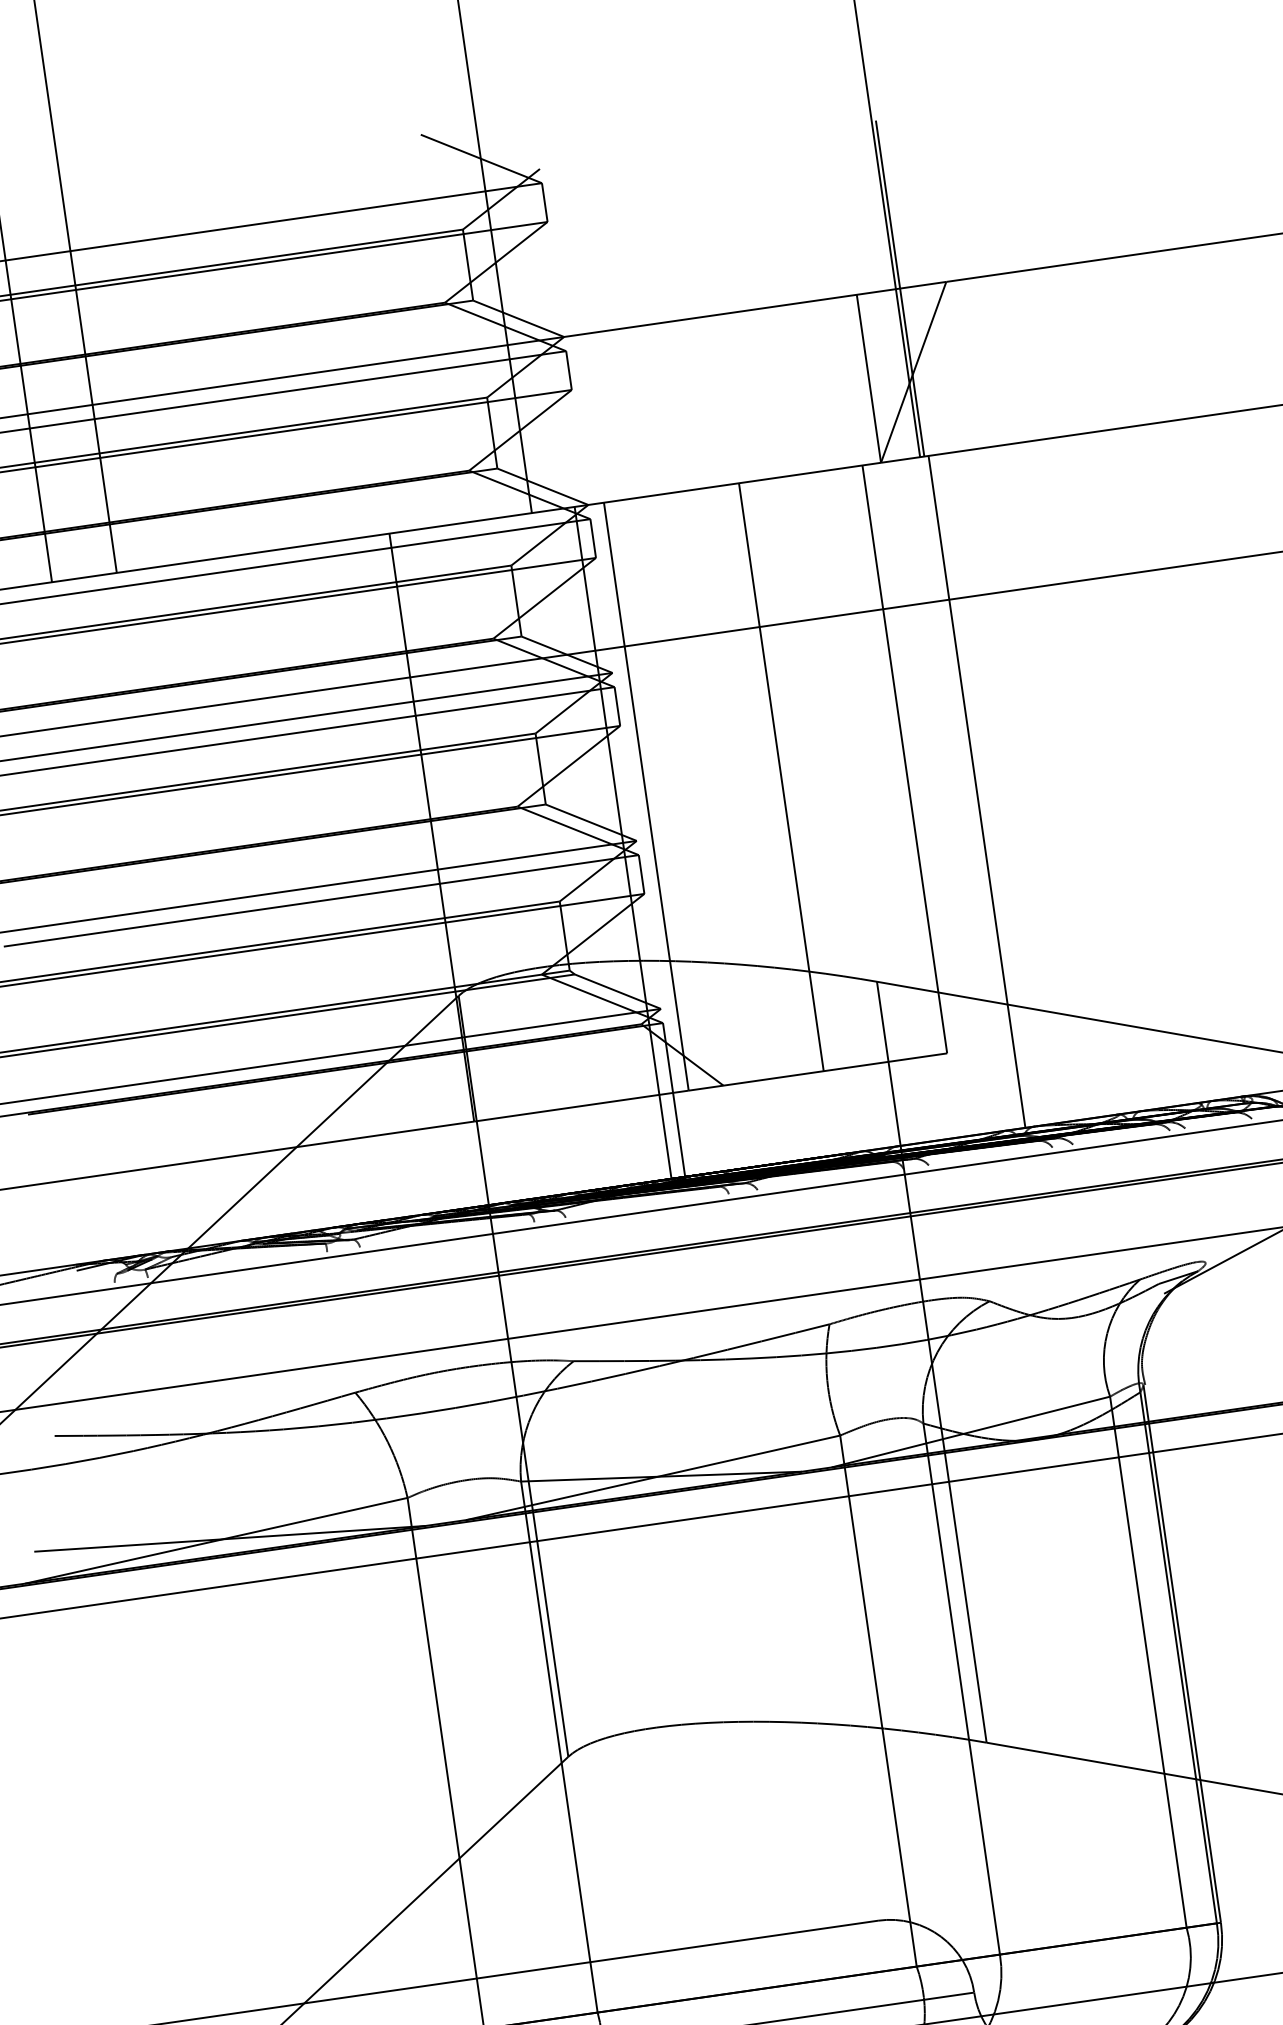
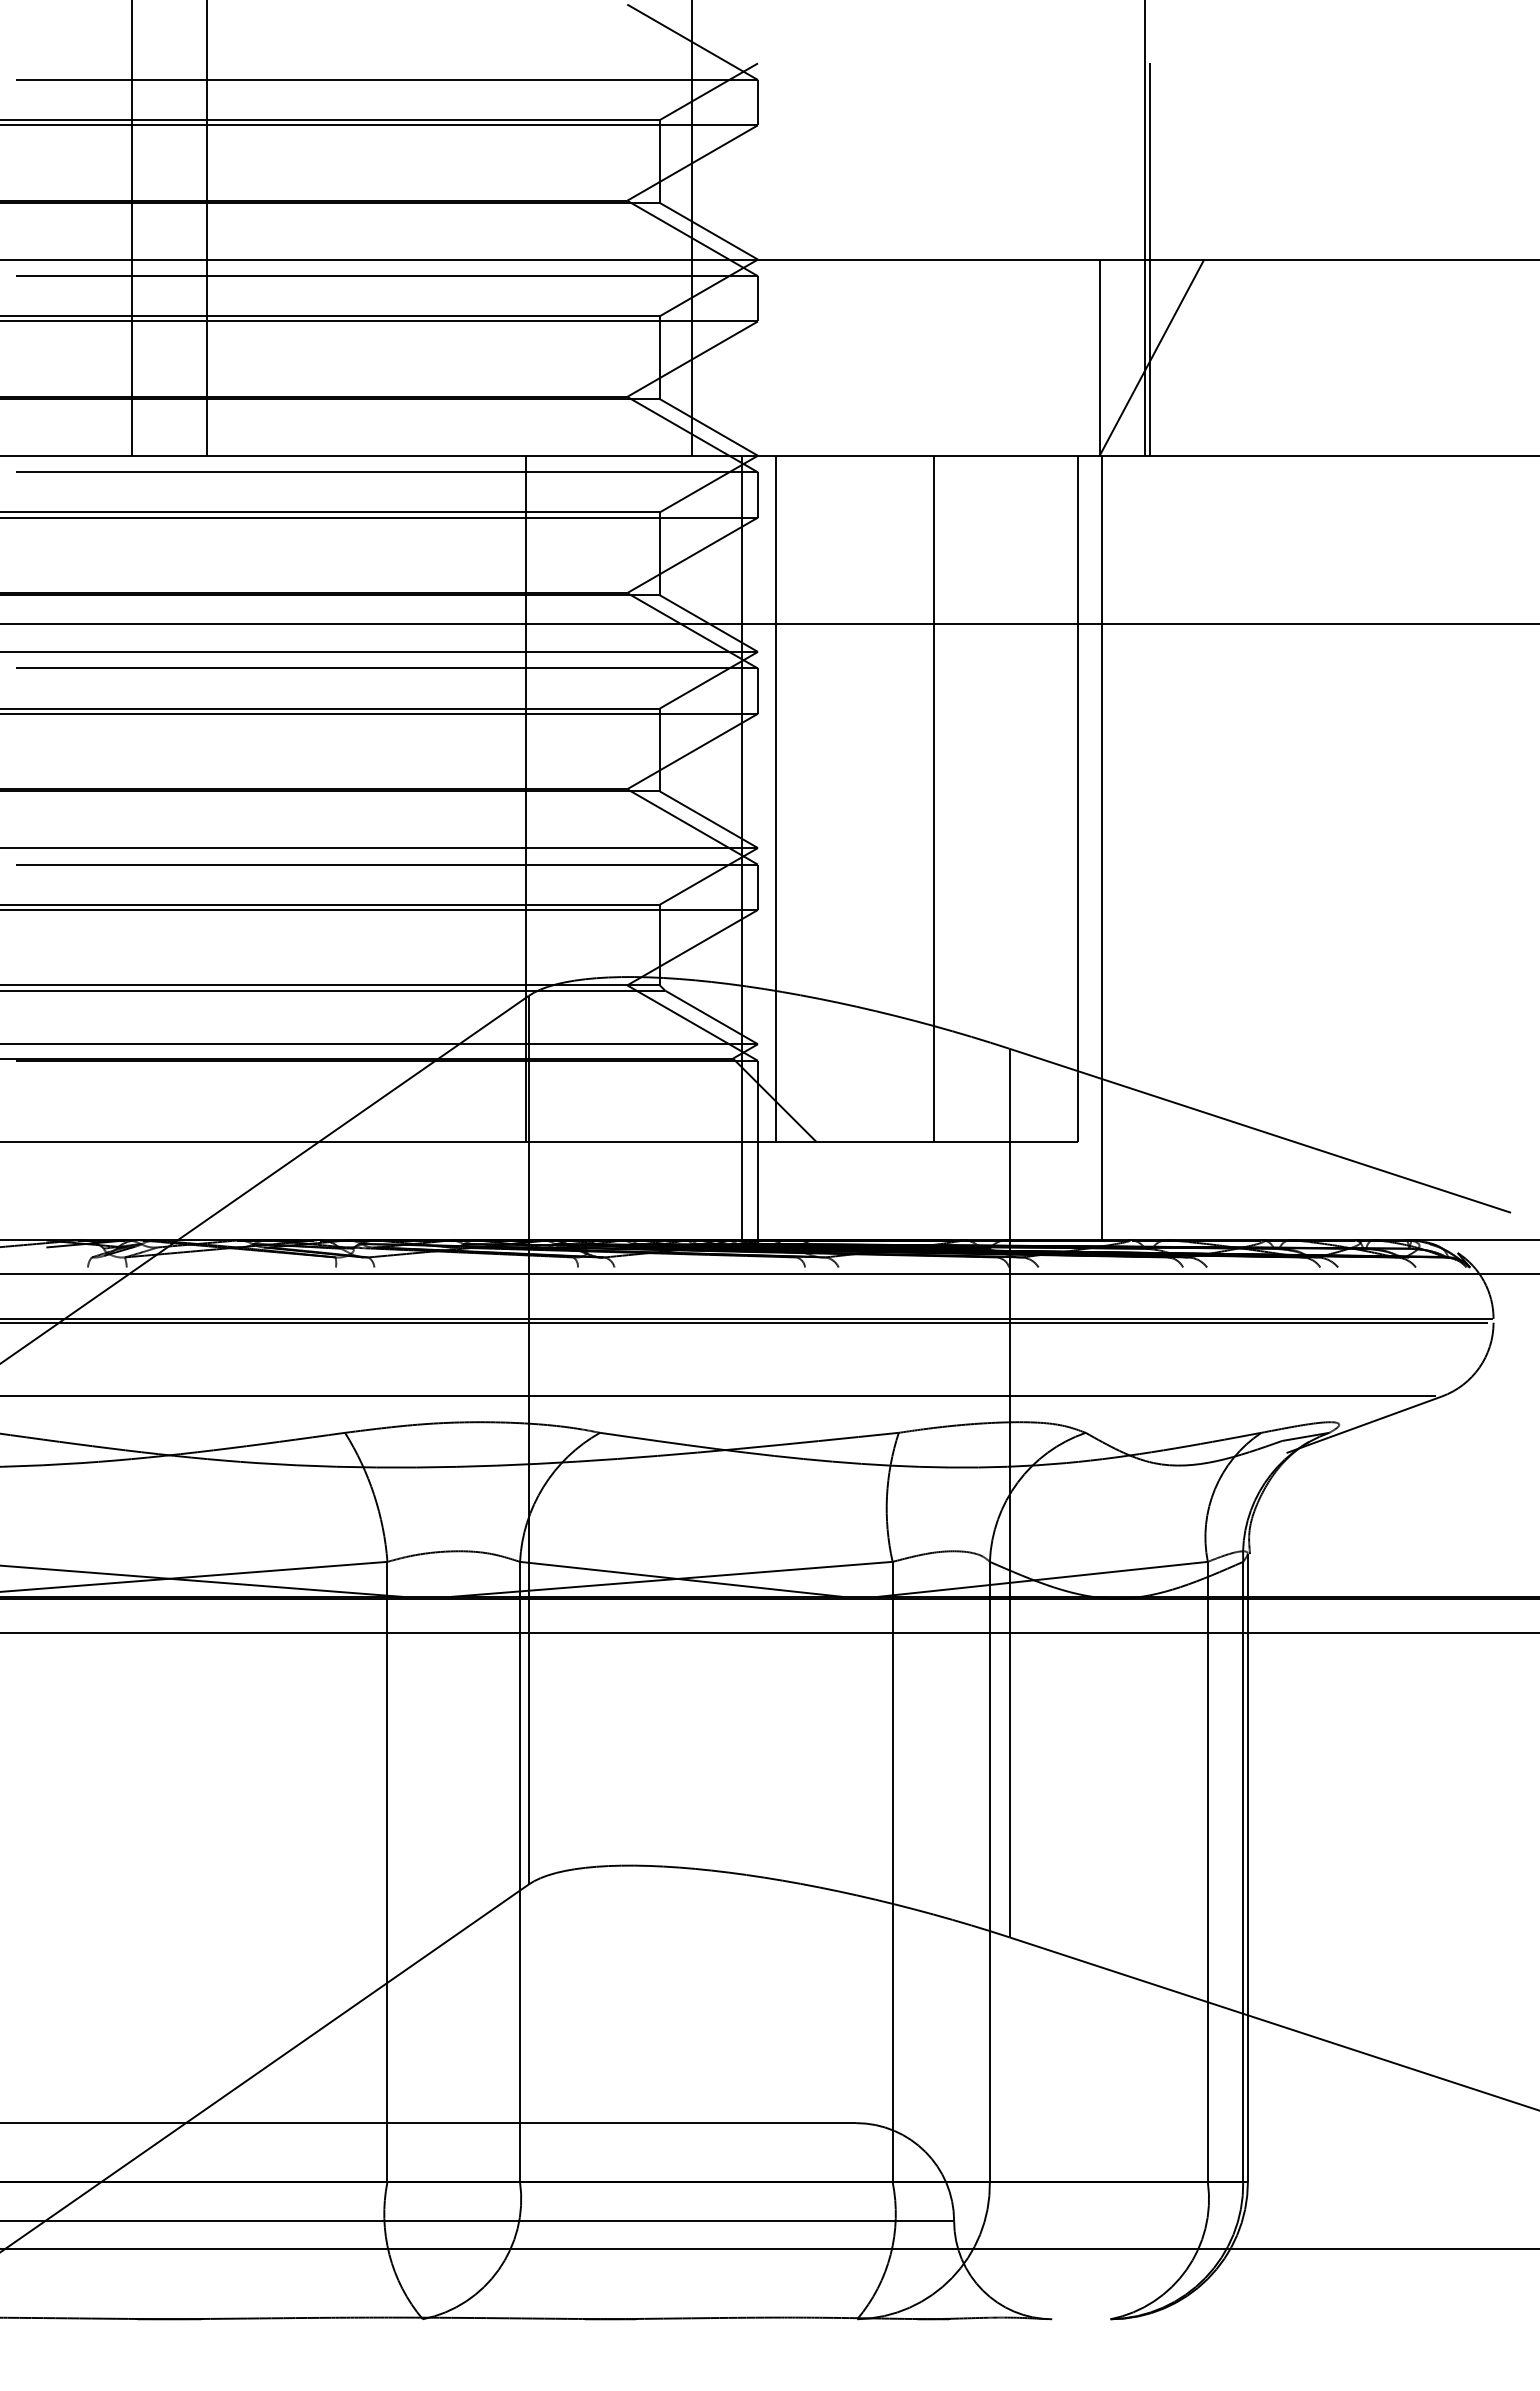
line: (977, 791) -> (1102, 847), moved

